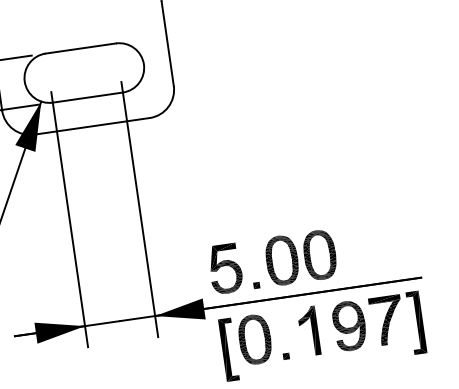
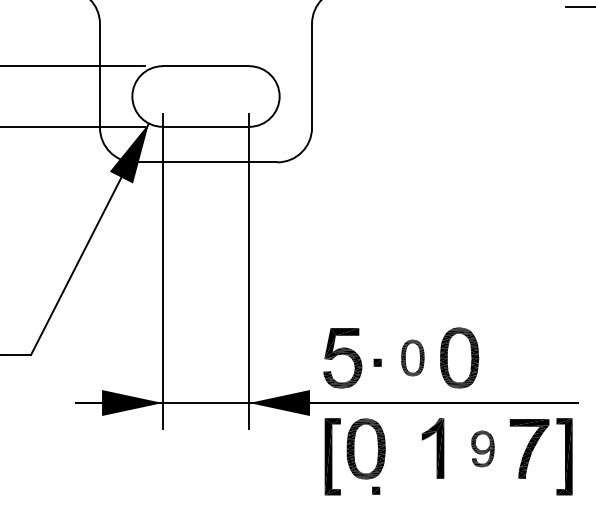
part: (281, 260) -> (412, 357), size x0.6
part: (256, 285) -> (377, 362), moved
part: (349, 325) -> (482, 448), size x0.6
part: (286, 356) -> (376, 490), moved

